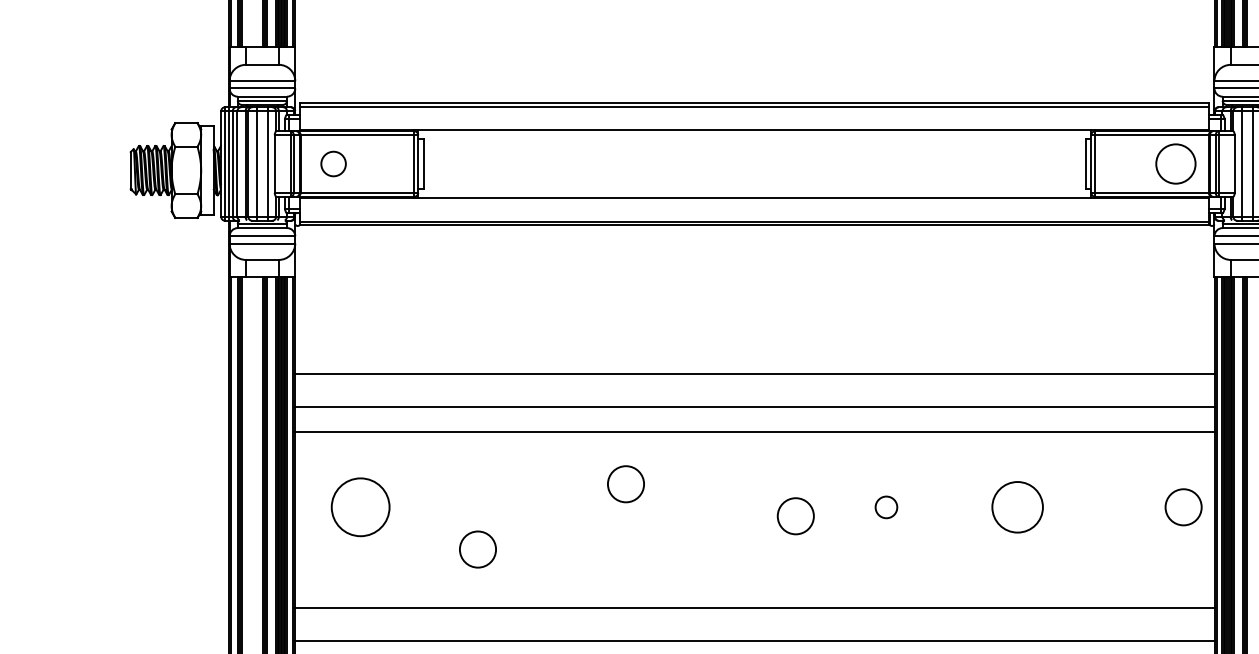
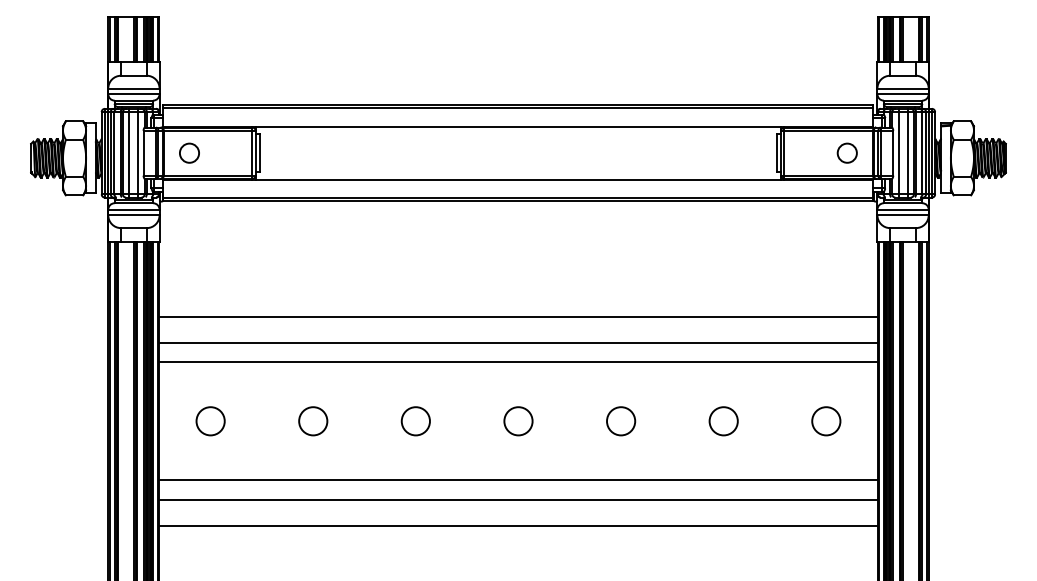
circle: (1174, 163) -> (846, 152), size x0.62
circle: (625, 484) -> (415, 421), moved
circle: (360, 507) -> (210, 421), size x0.62
circle: (886, 507) -> (621, 421), size x1.67
circle: (1017, 507) -> (723, 421), size x0.71
circle: (1183, 507) -> (826, 421), moved
circle: (795, 516) -> (518, 421), moved
circle: (478, 549) -> (313, 421), moved
line: (754, 583) -> (518, 480), added

